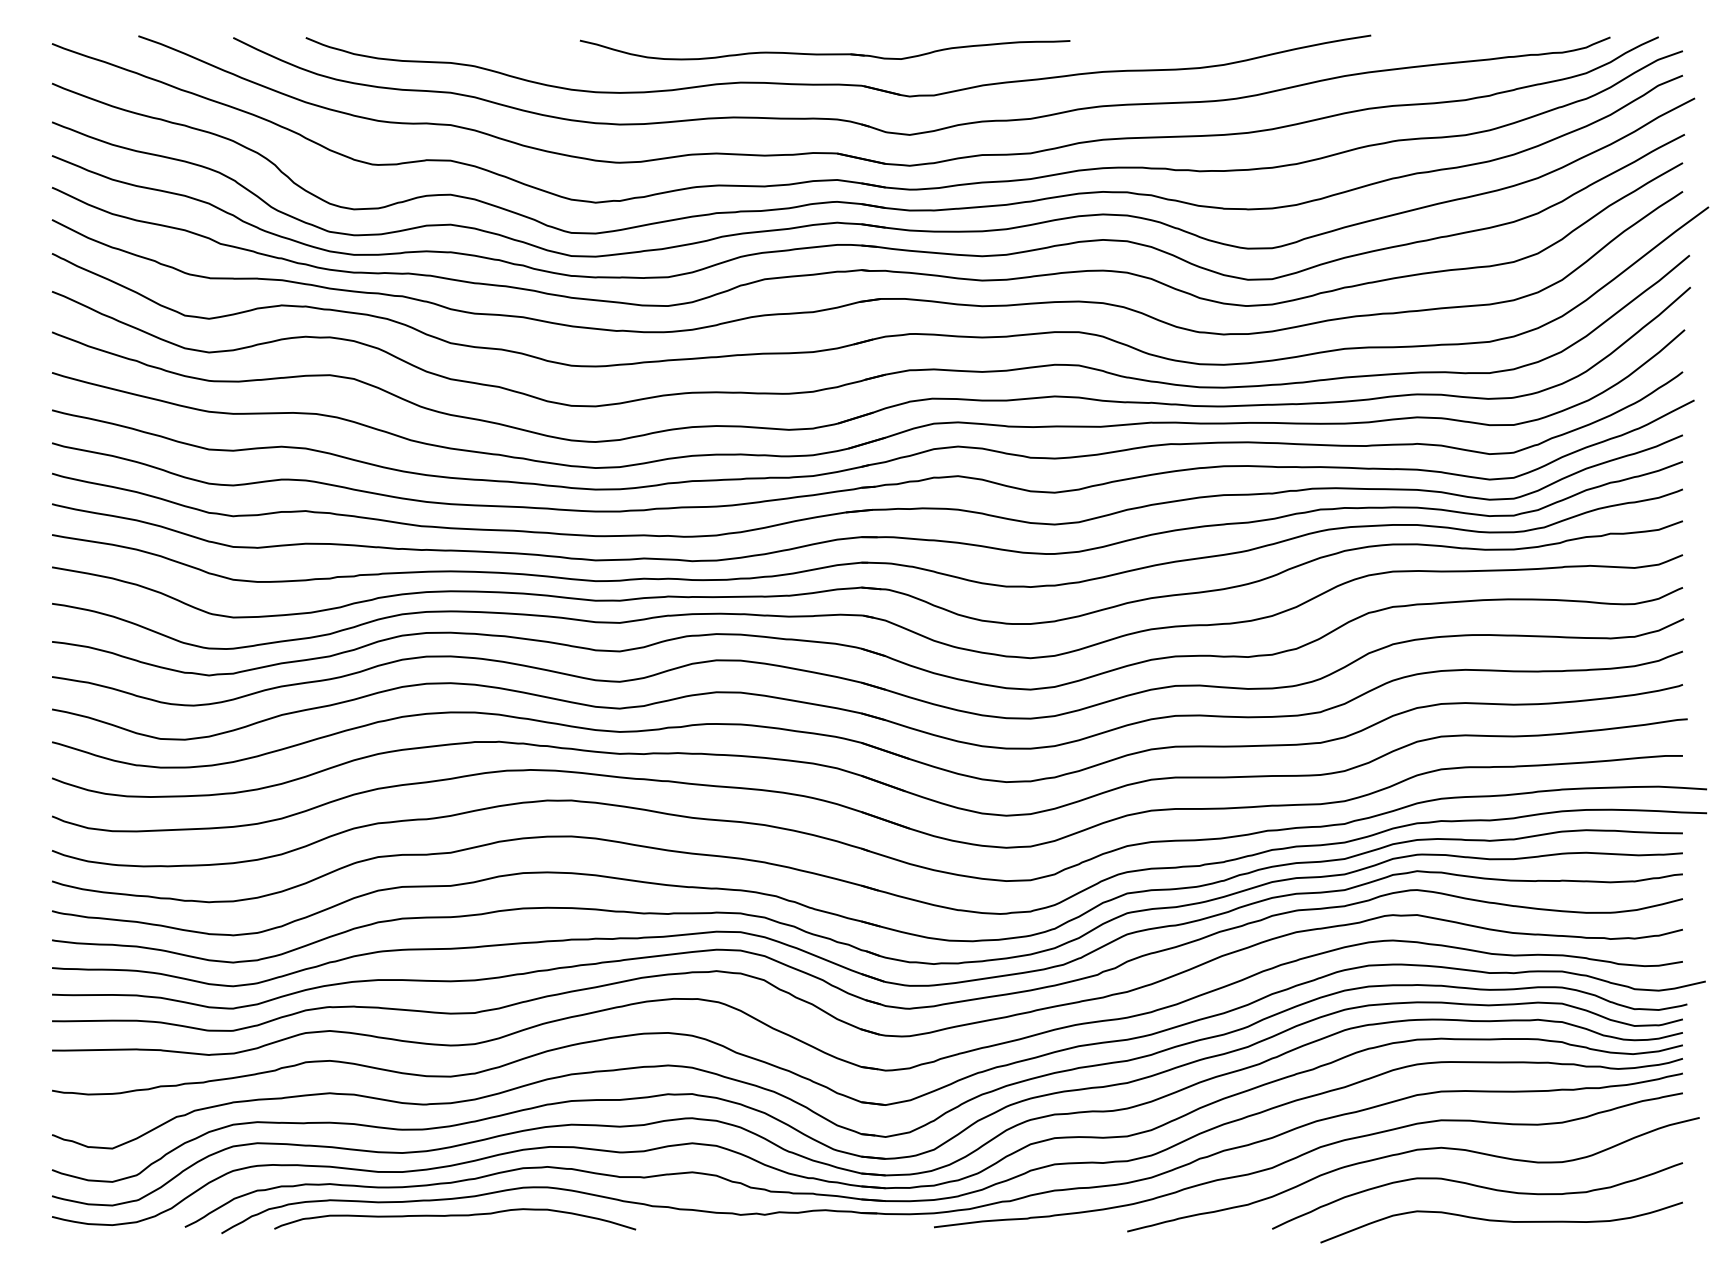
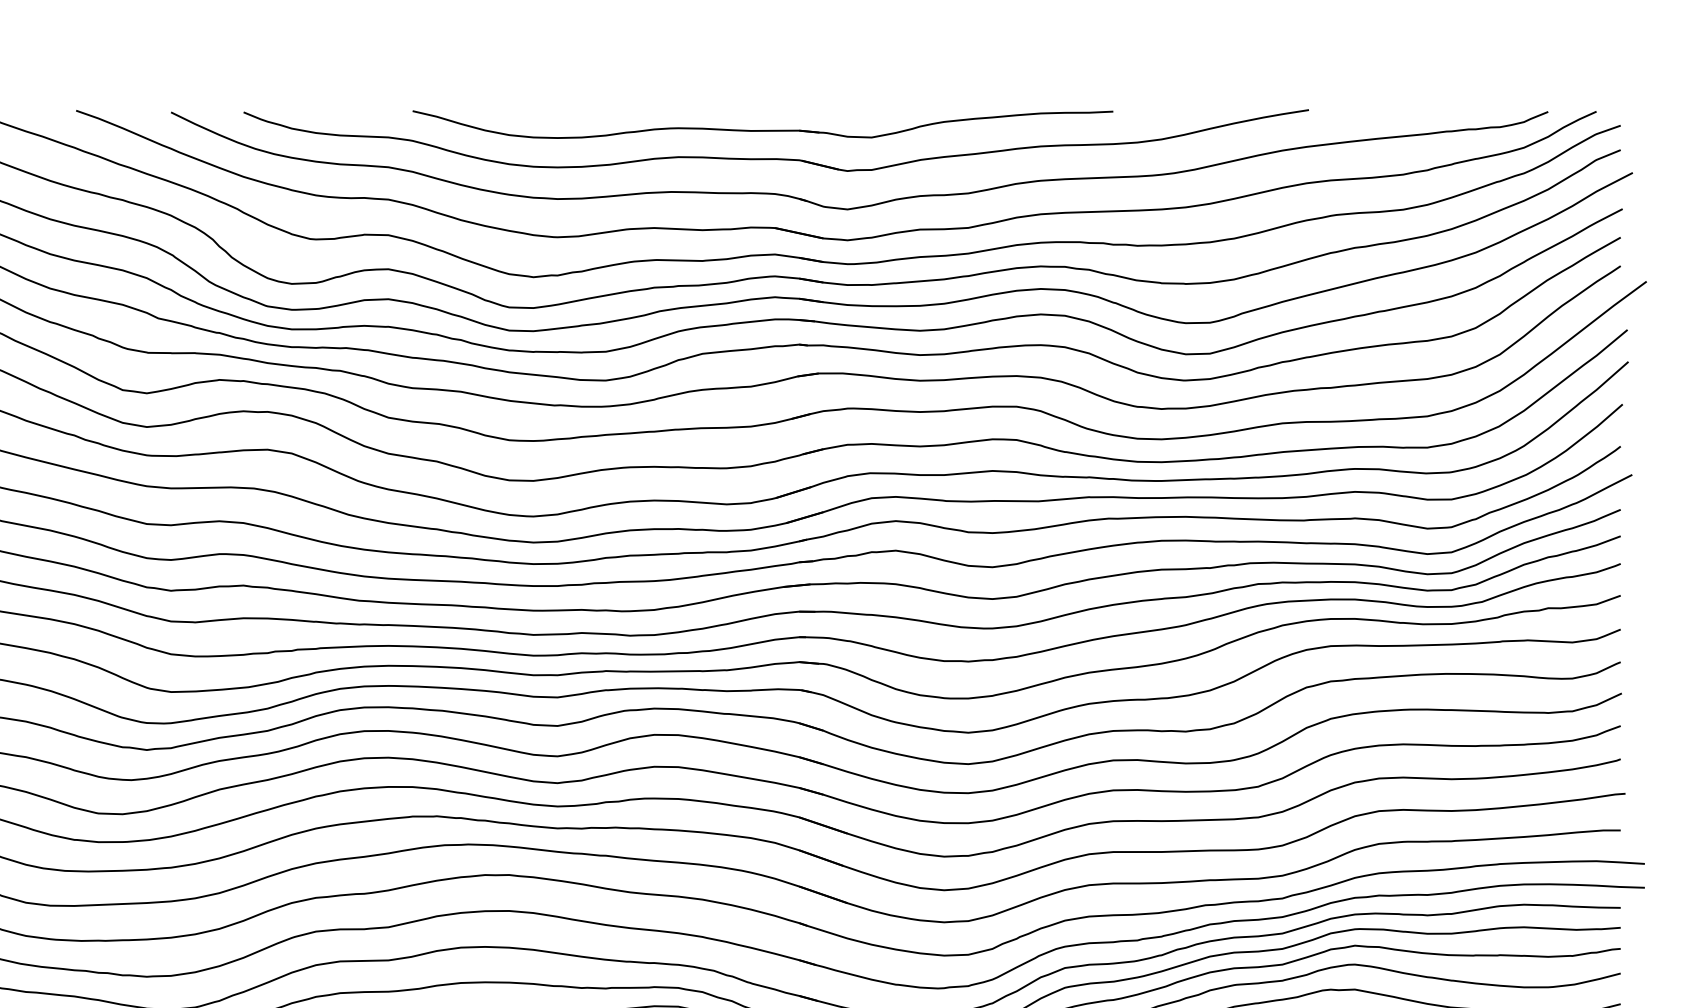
part: (824, 49) -> (762, 124), size x1.43

